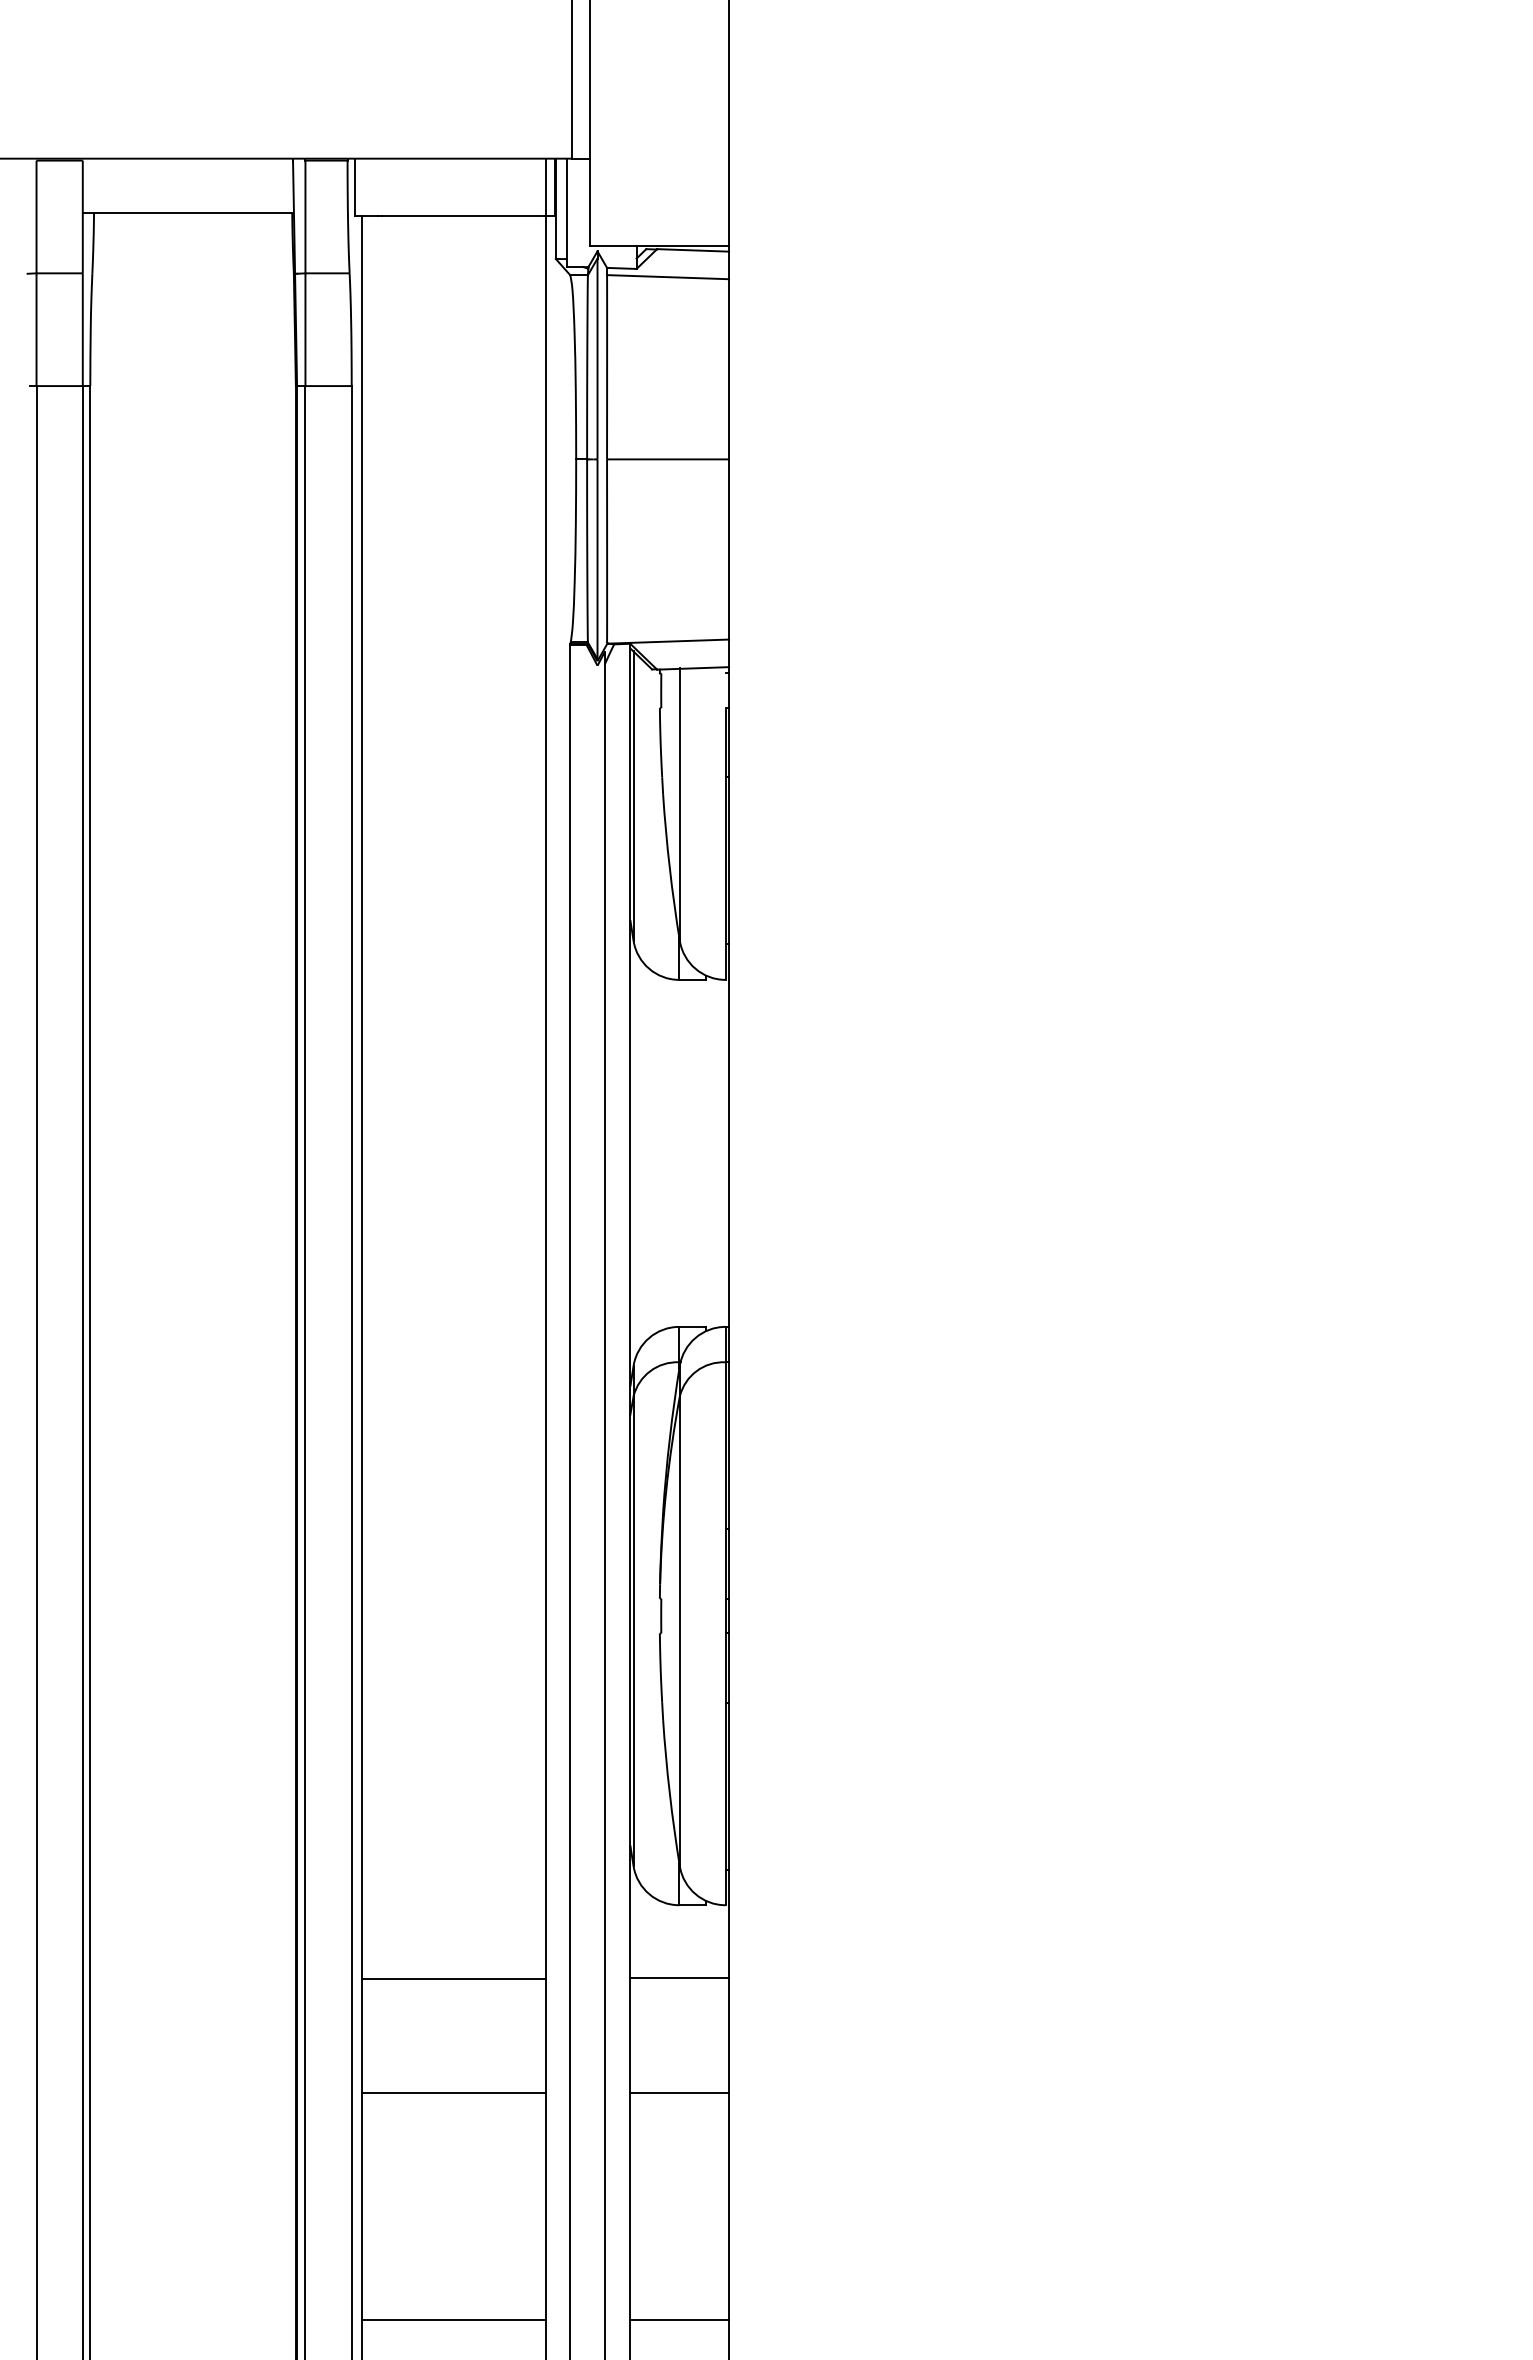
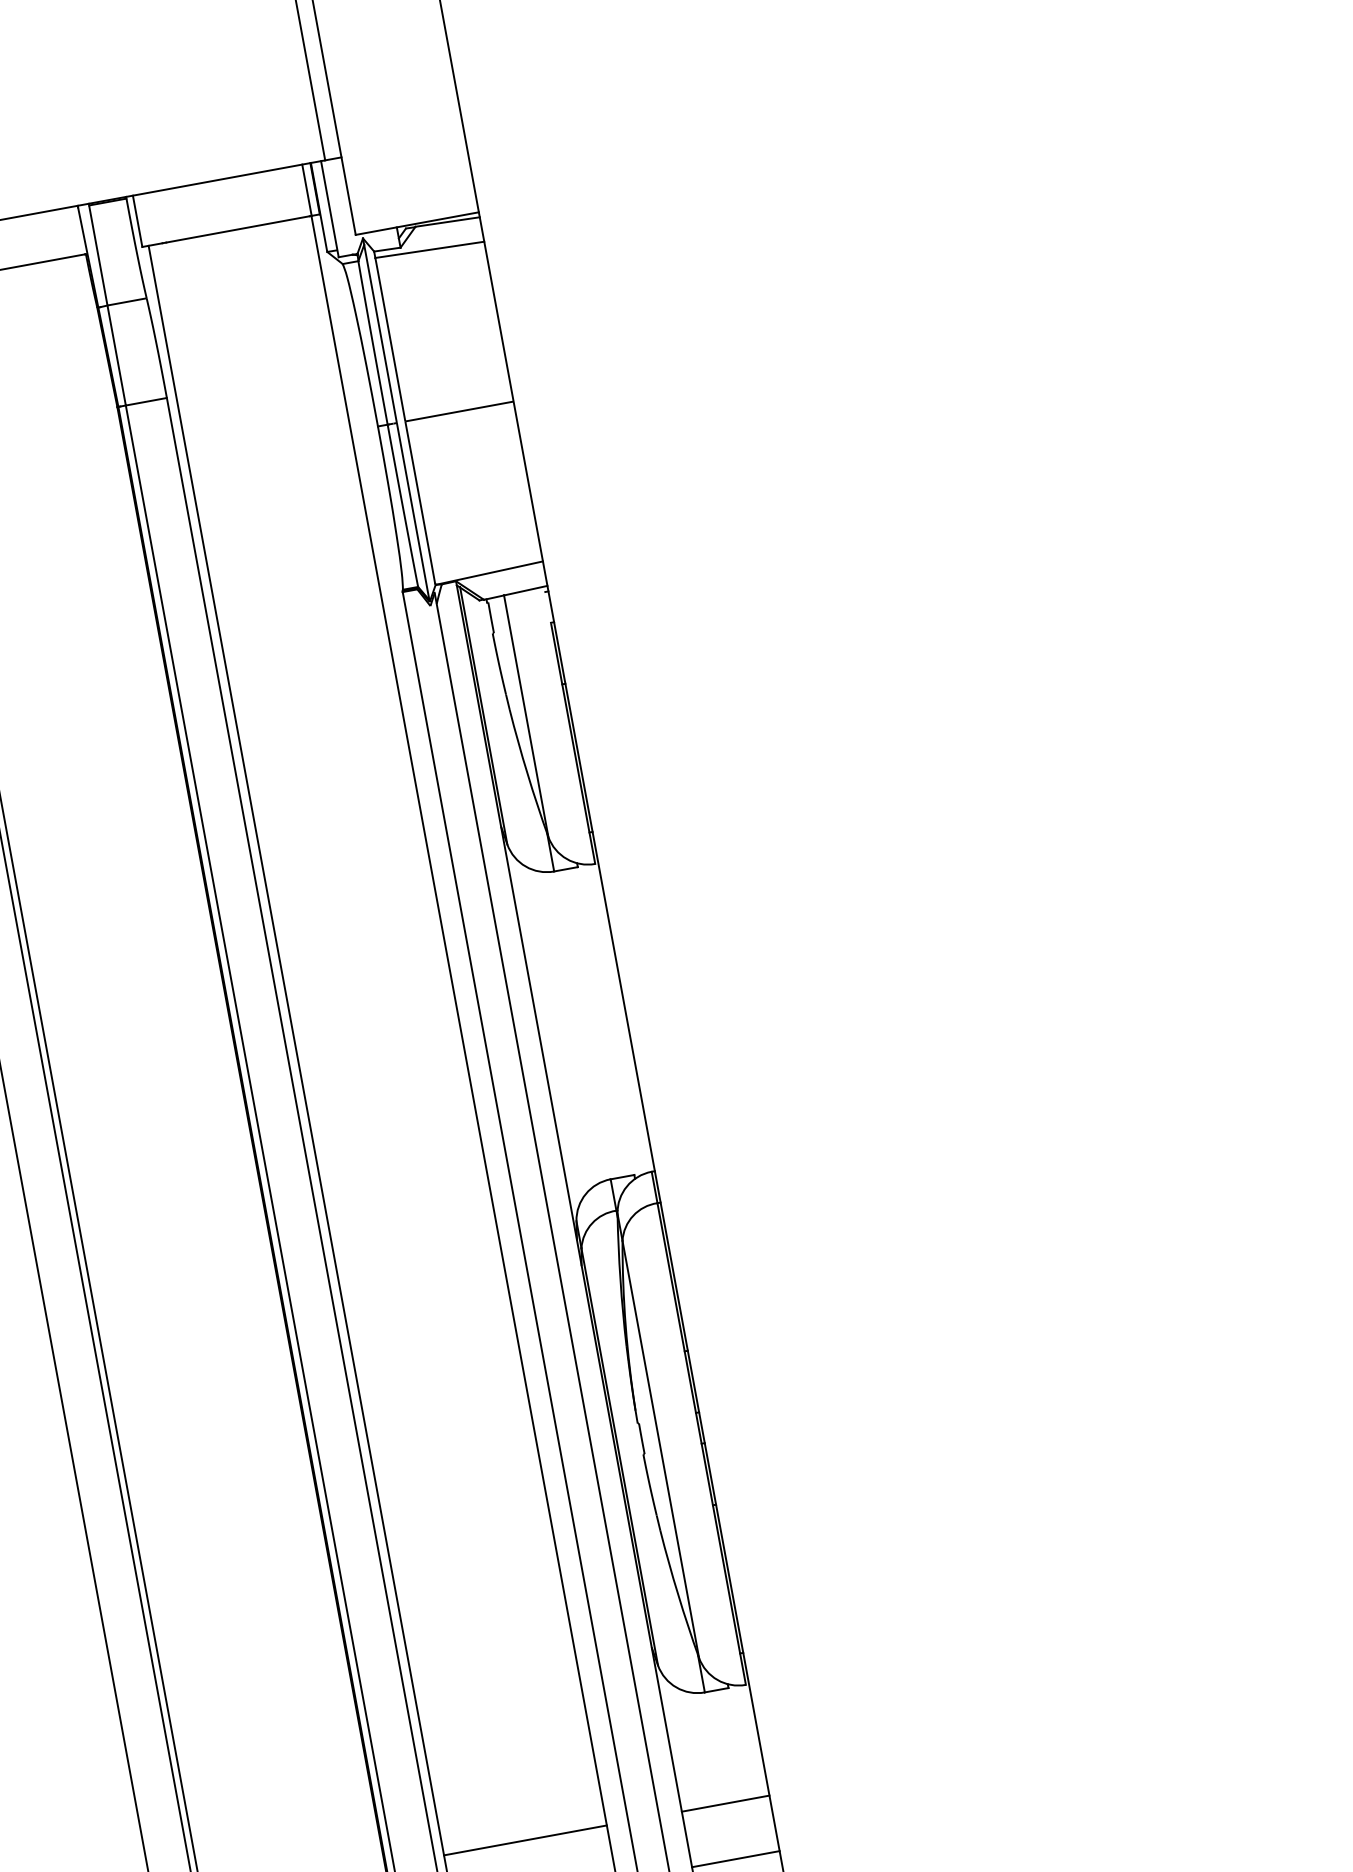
line: (679, 1977) -> (725, 1803), moved
line: (453, 1978) -> (524, 1840), moved

